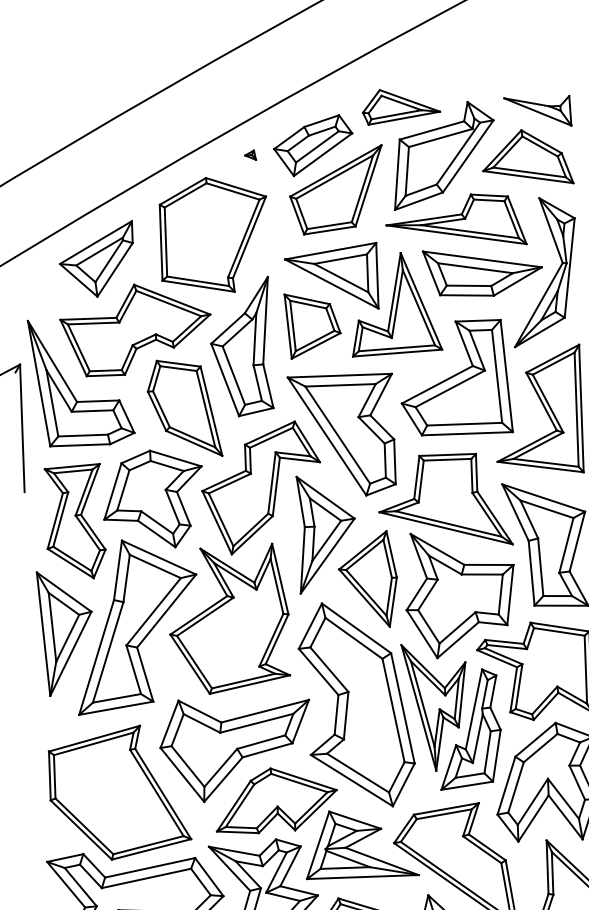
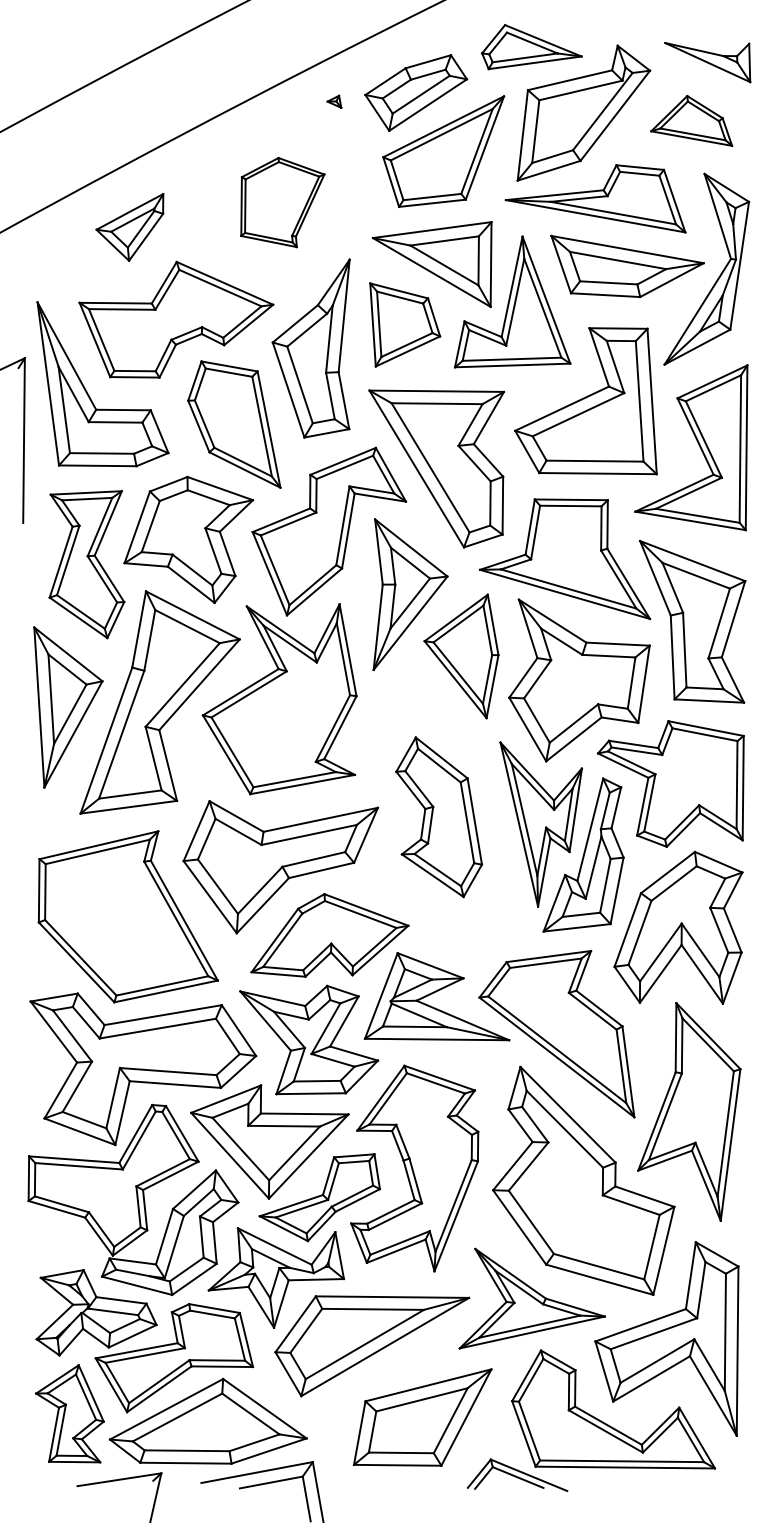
part: (527, 157) -> (691, 120), size x0.7
part: (213, 235) -> (282, 202), size x0.6
part: (96, 259) -> (129, 227), size x0.7
part: (356, 705) -> (438, 817), size x0.6

